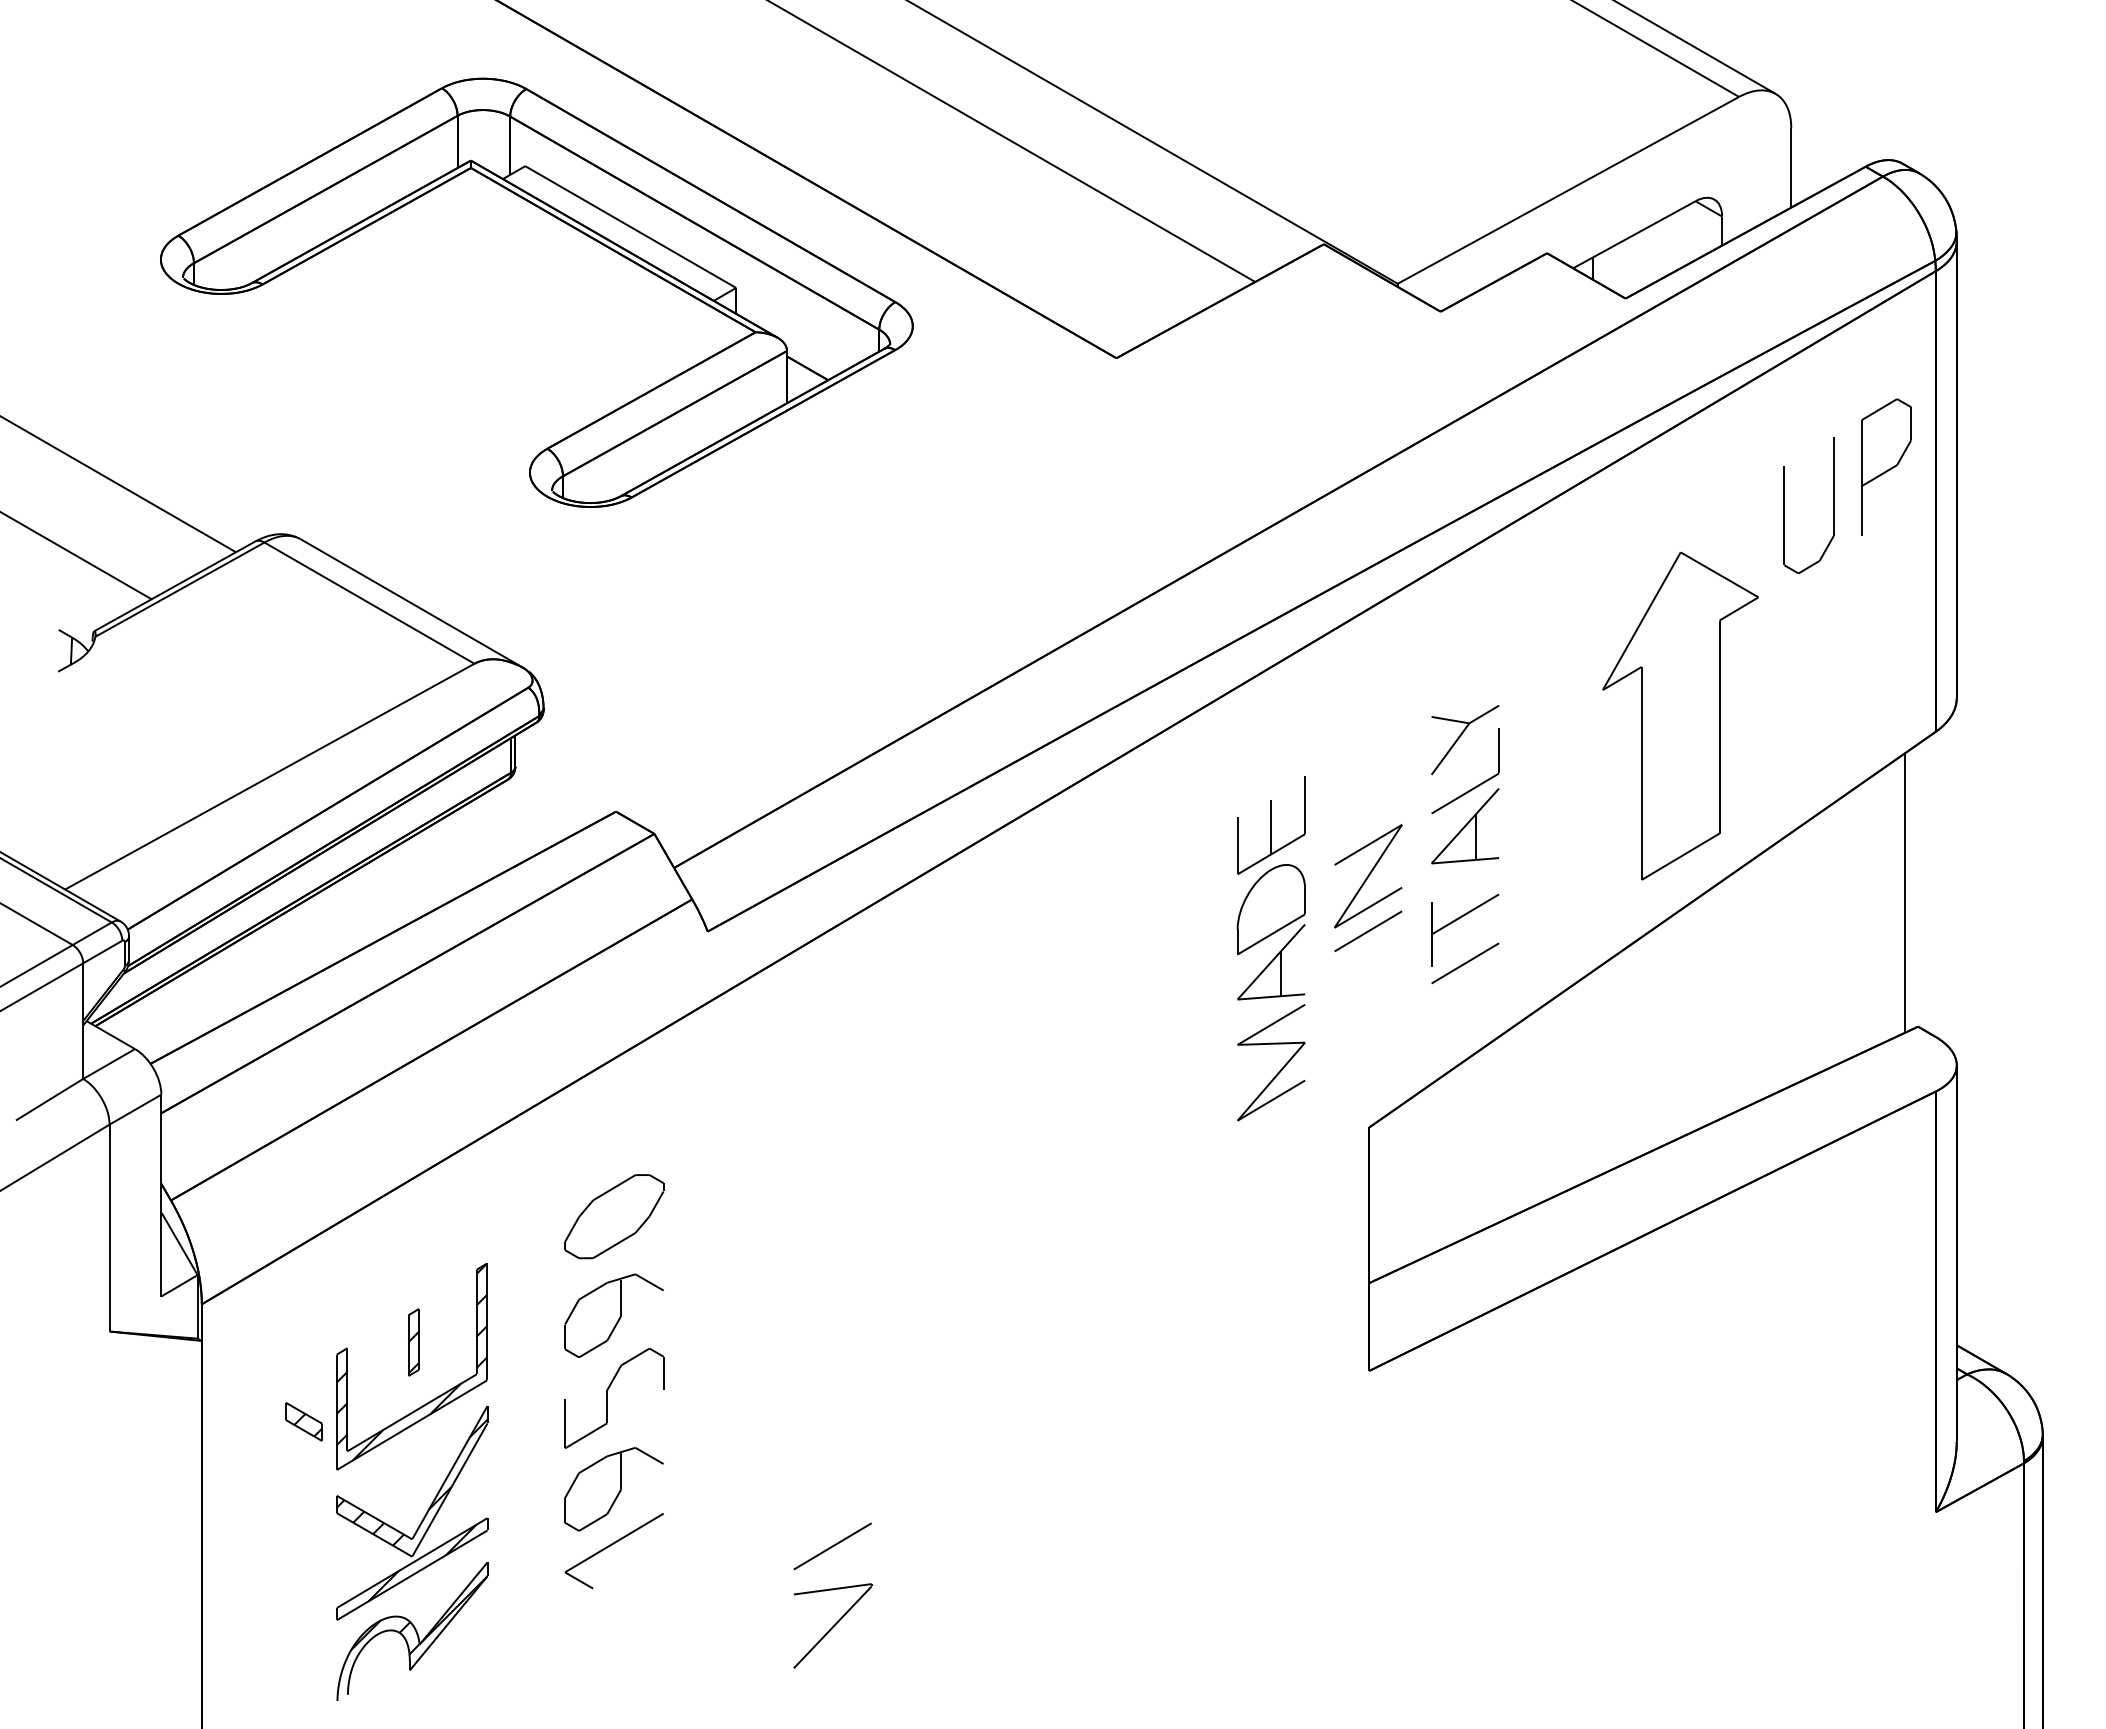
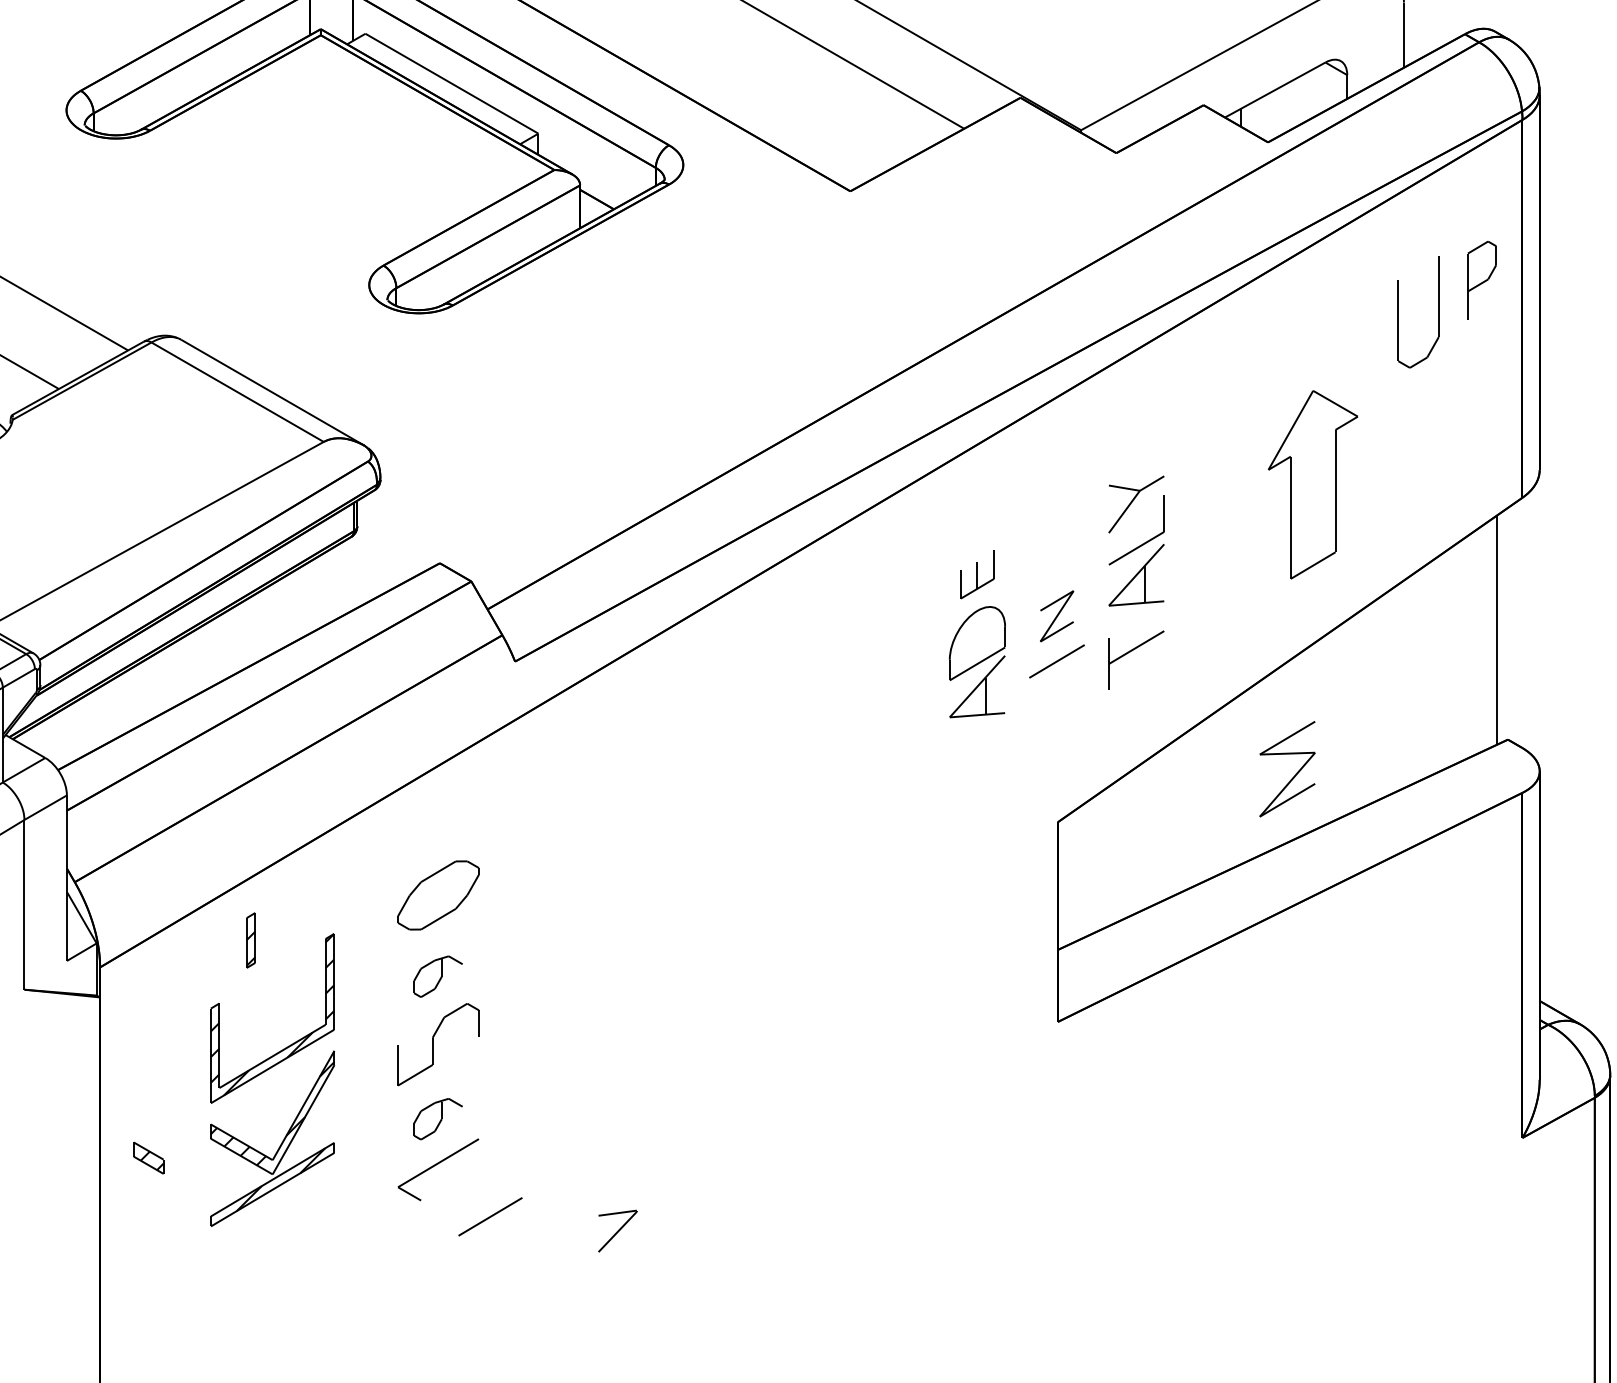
part: (1886, 466) -> (1482, 280), size x0.7
part: (1680, 715) -> (1313, 484), size x0.7
part: (1271, 825) -> (977, 574), size x0.6
part: (1368, 876) -> (1057, 616), size x0.6
line: (1465, 963) -> (1136, 687), removed
part: (1279, 1070) -> (1294, 775), moved
part: (613, 1315) -> (437, 976), size x0.6
part: (413, 1342) -> (250, 940), moved
part: (303, 1421) -> (148, 1157), moved
part: (613, 1489) -> (437, 1119), size x0.6
line: (832, 1546) -> (490, 1216), moved
part: (832, 1625) -> (617, 1230), size x0.6
part: (412, 1631) -> (272, 1235), removed

